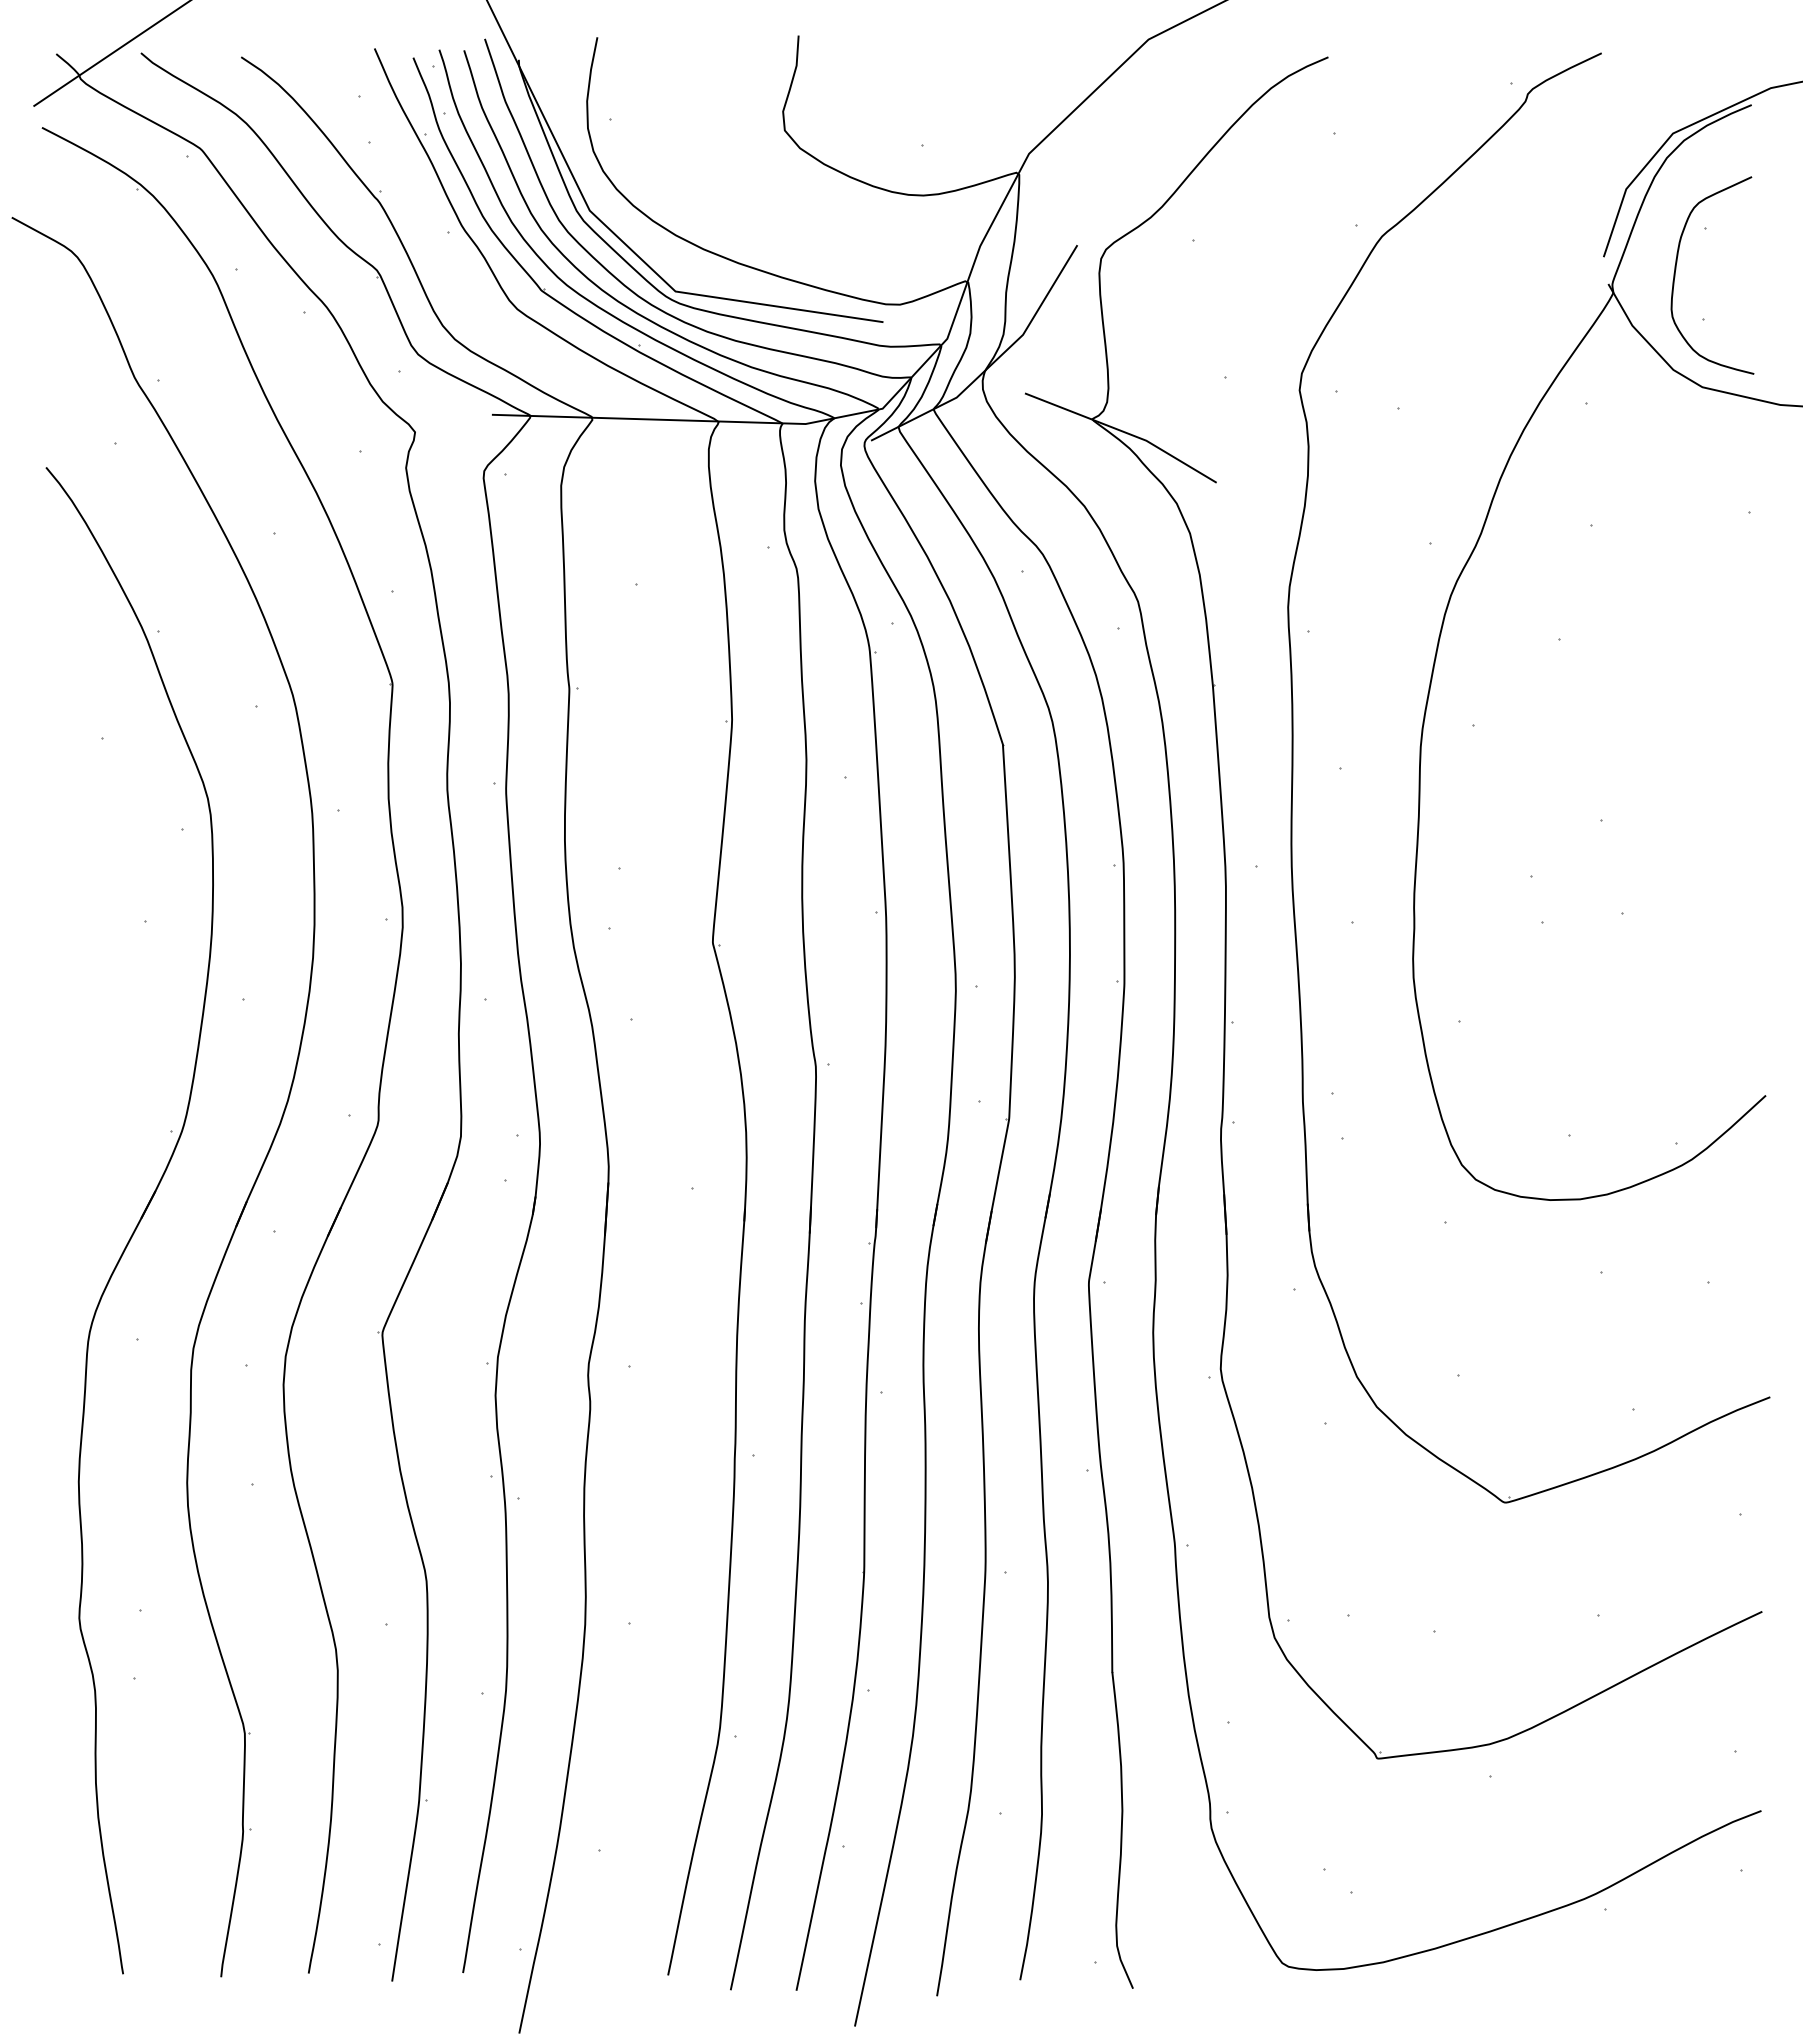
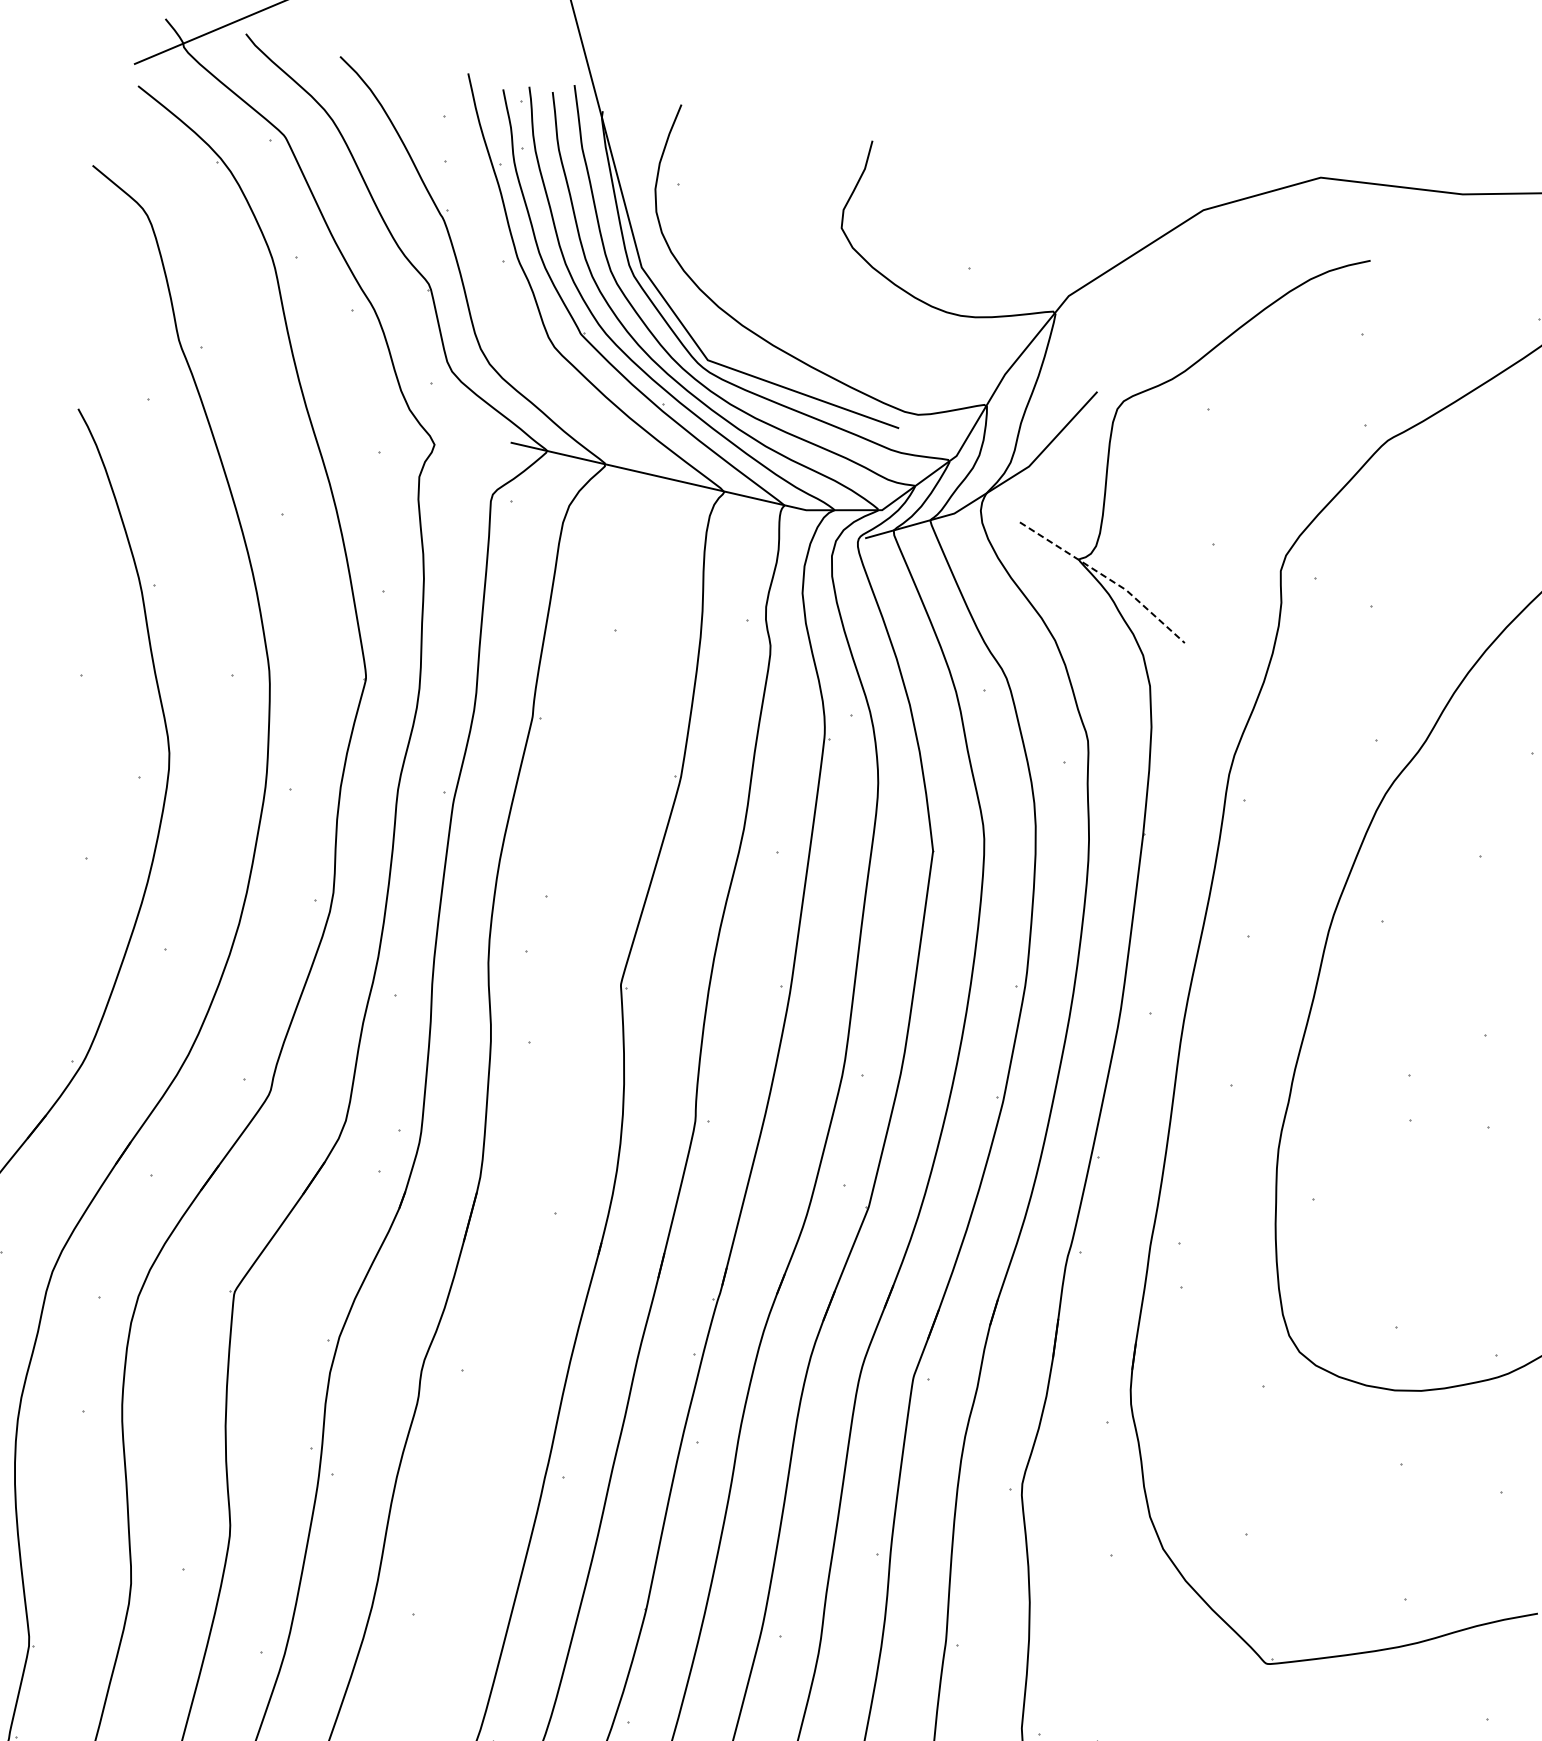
line: (1124, 432) -> (1106, 578), solid -> dashed

